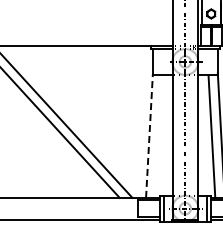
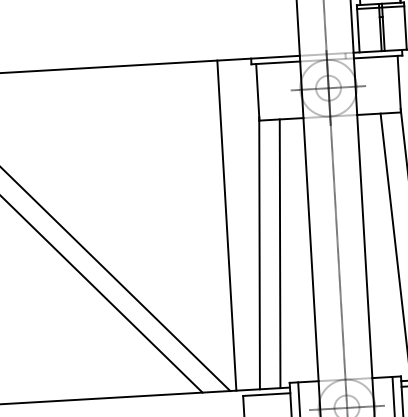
line: (135, 121) -> (227, 224), added
line: (149, 135) -> (259, 252), dashed -> solid
line: (158, 136) -> (279, 253), added

